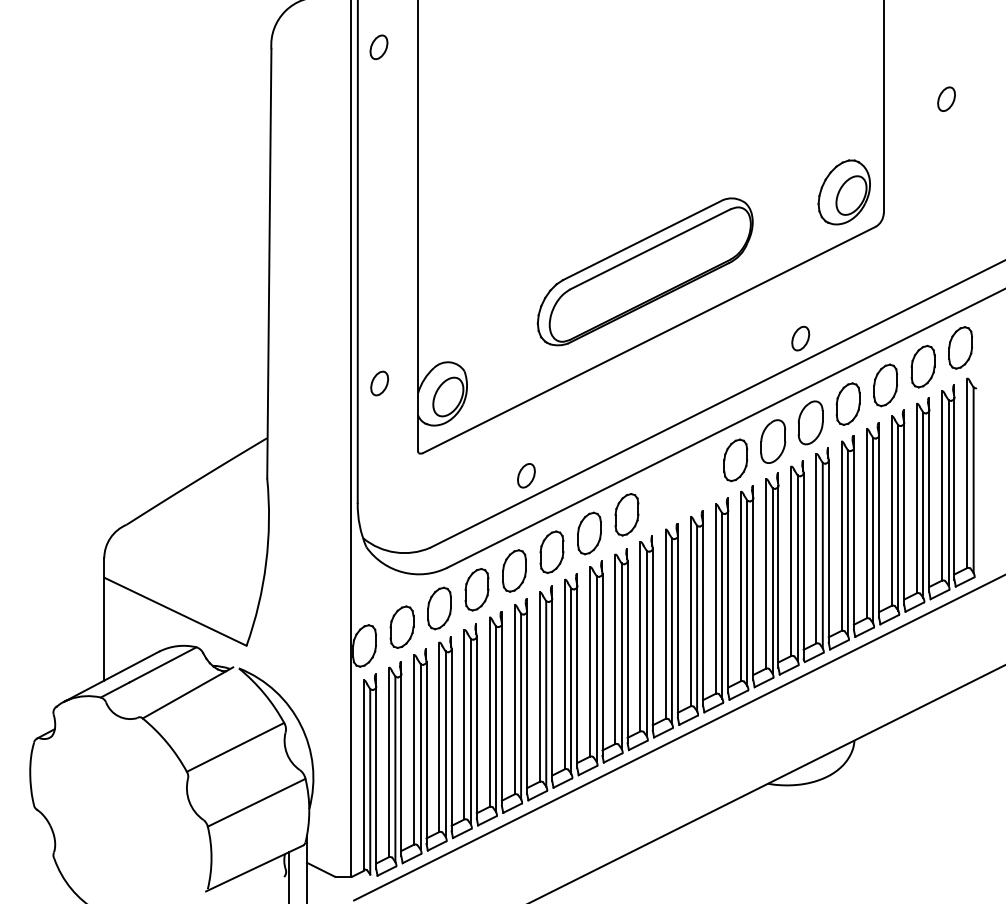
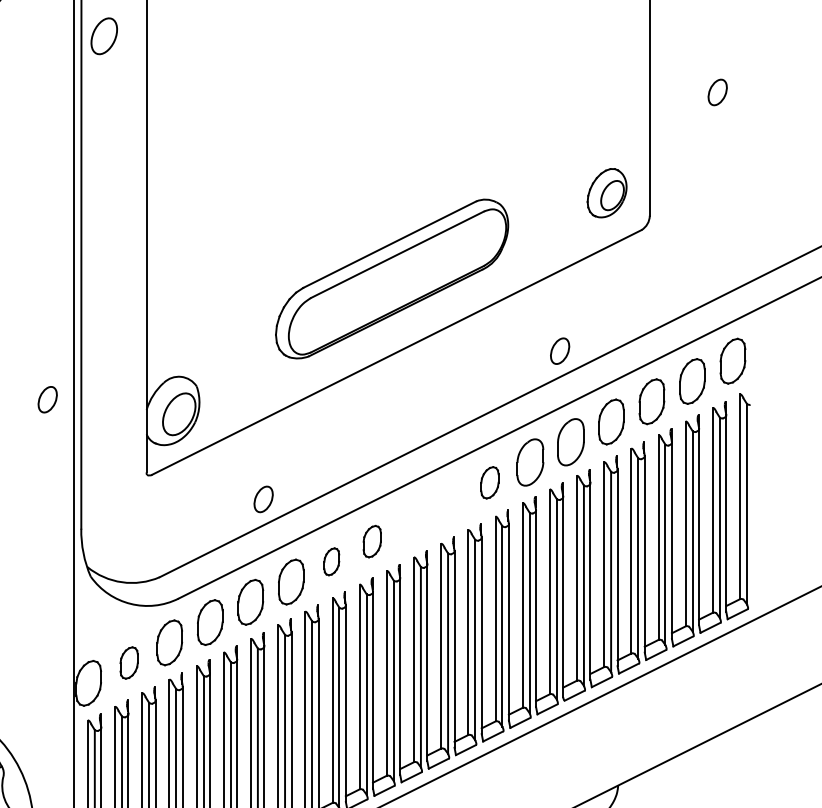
part: (378, 47) -> (103, 36), size x1.4
part: (843, 192) -> (606, 193), size x0.7
part: (379, 383) -> (47, 399), moved
part: (735, 460) -> (489, 482), size x0.7
part: (626, 514) -> (371, 541), size x0.7
part: (589, 533) -> (331, 561), size x0.6
part: (401, 626) -> (128, 662), size x0.7

